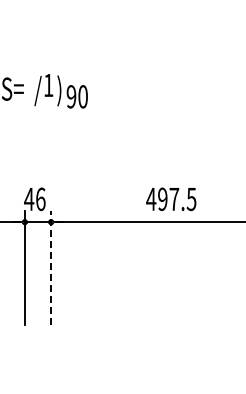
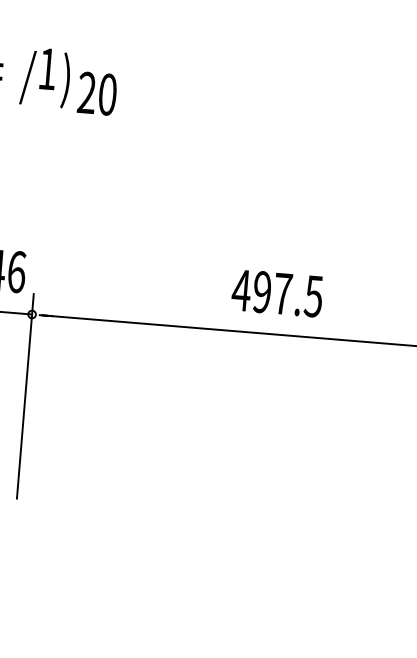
text: (71, 96) -> (86, 92), 90 -> 20
text: (171, 199) -> (277, 293), moved
line: (51, 267) -> (25, 395), dashed -> solid

